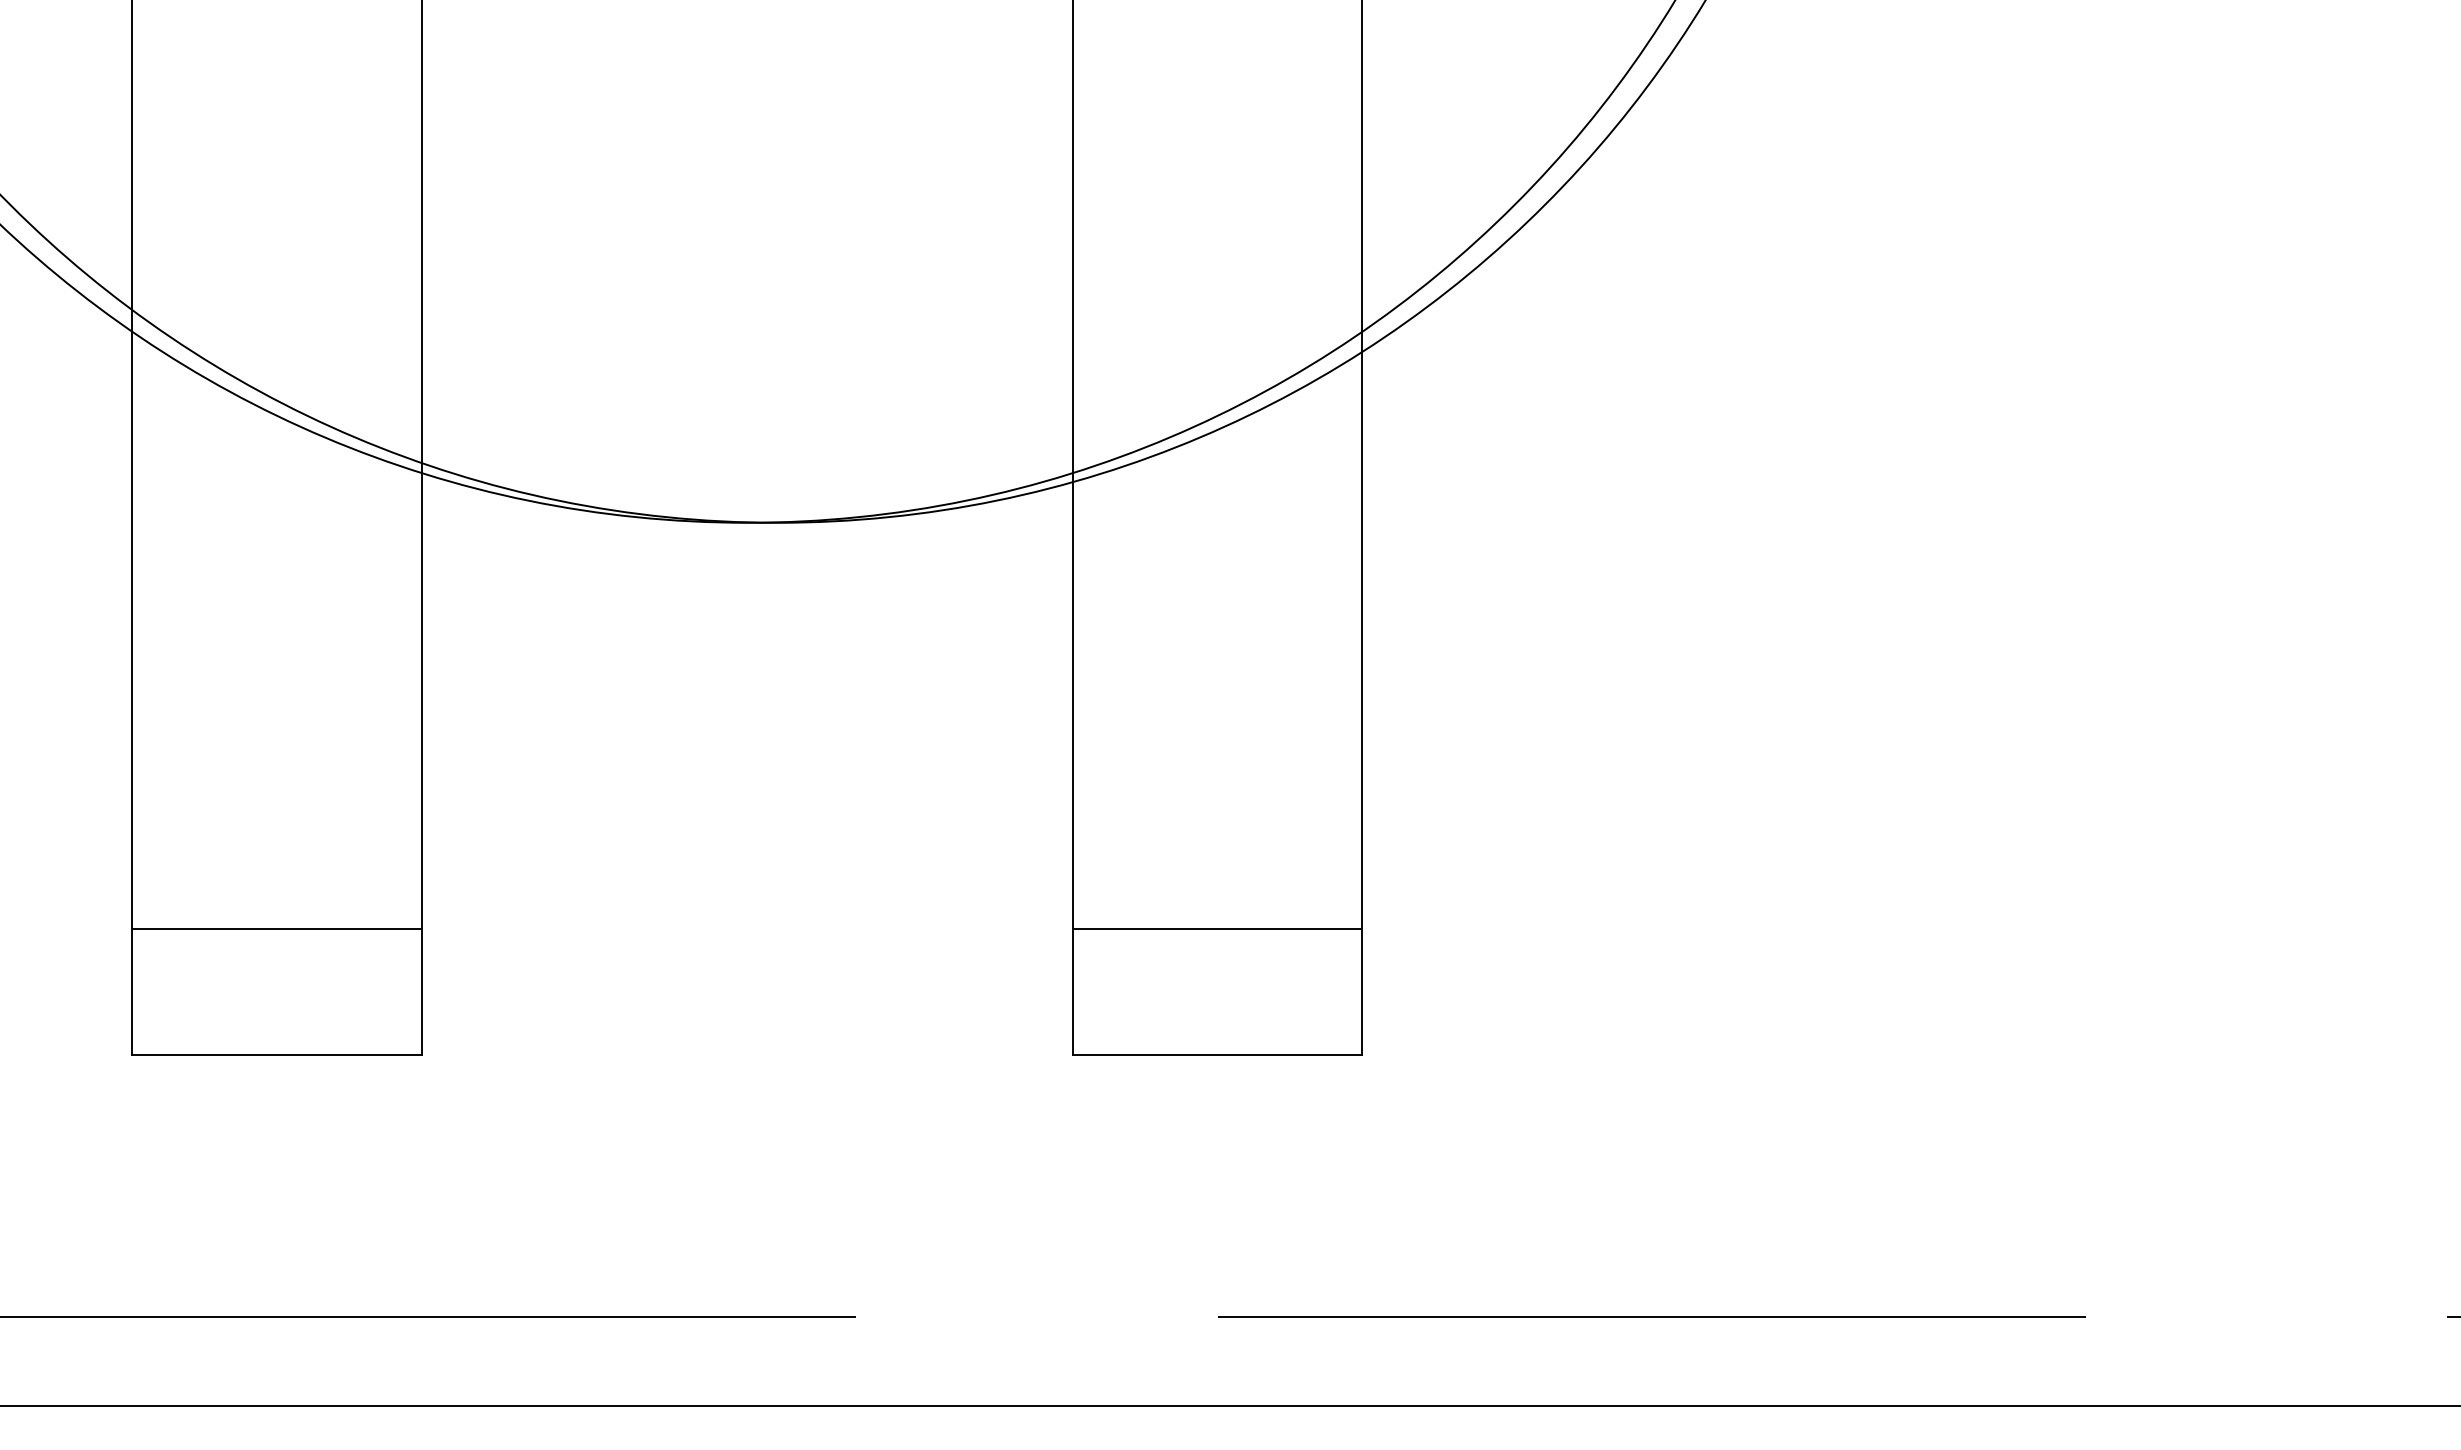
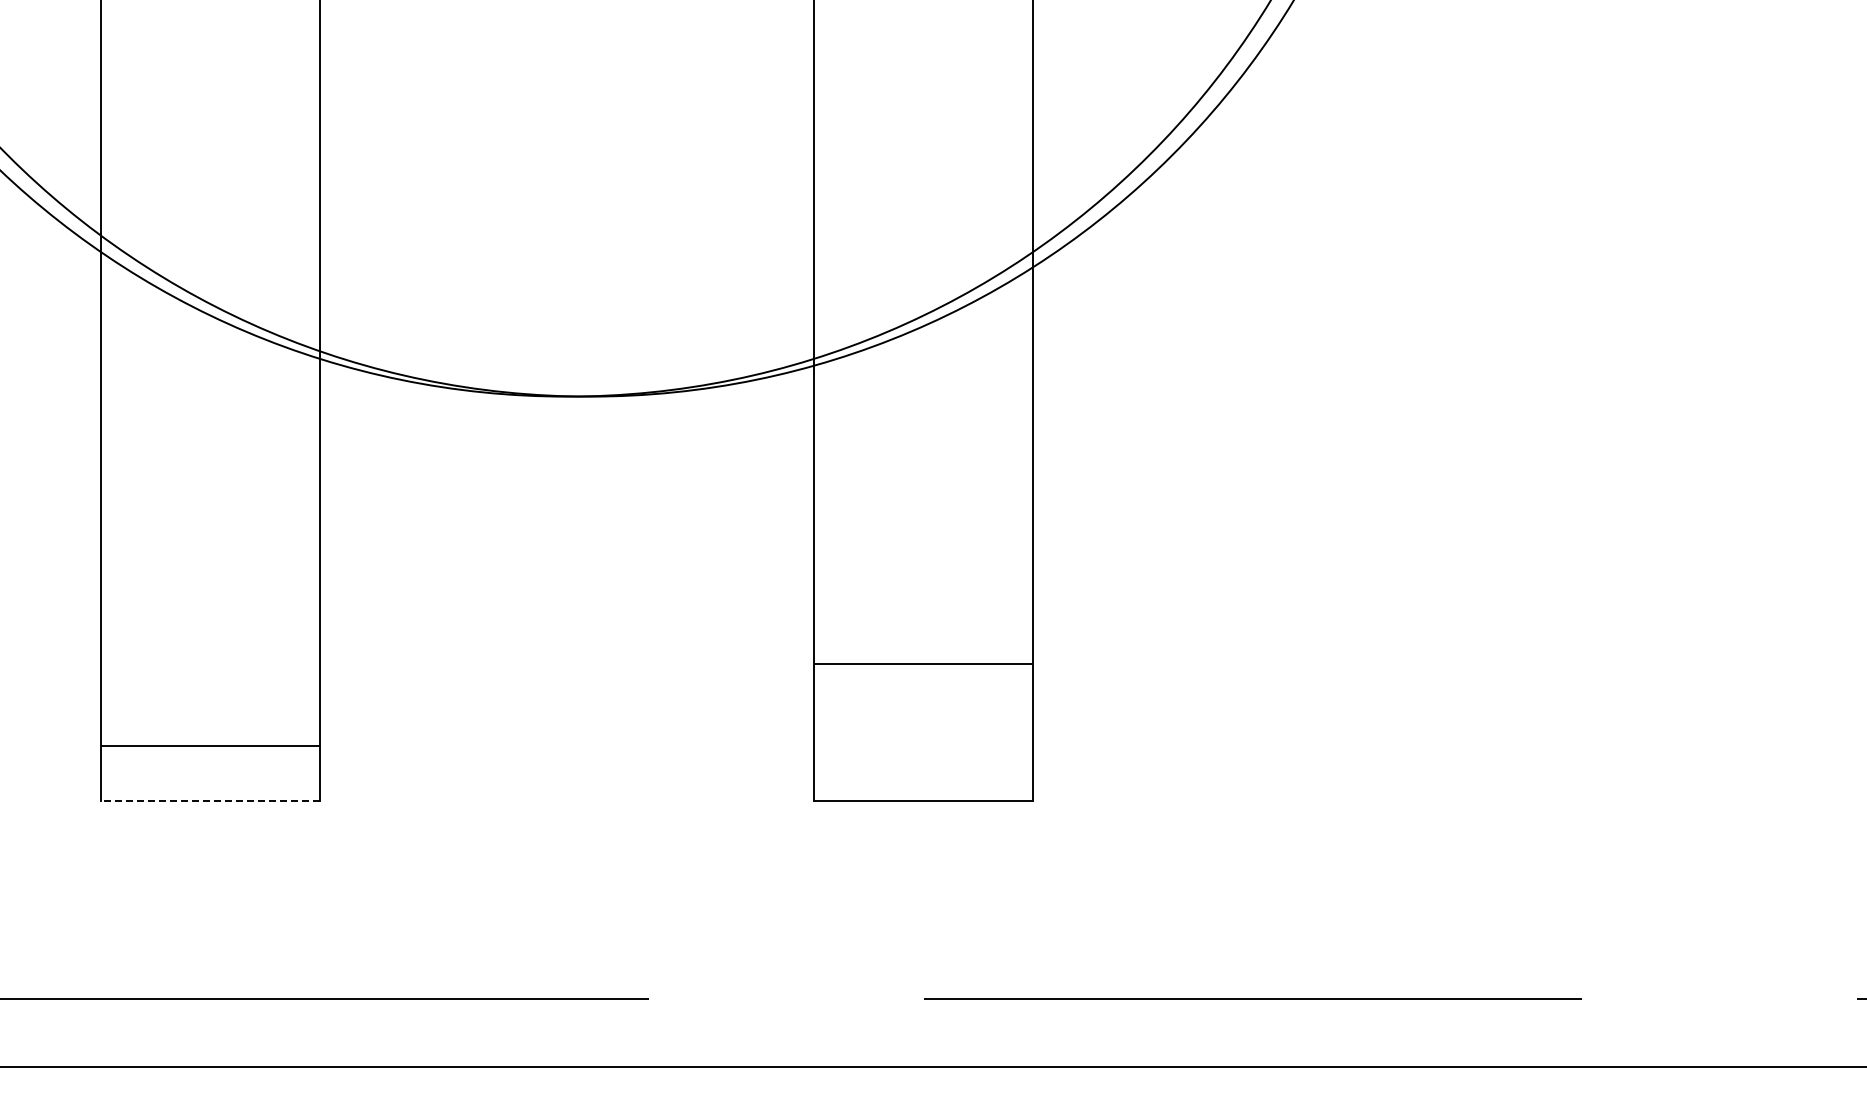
line: (277, 928) -> (210, 745), moved
line: (1217, 928) -> (923, 663), moved
line: (277, 1055) -> (210, 800), solid -> dashed

